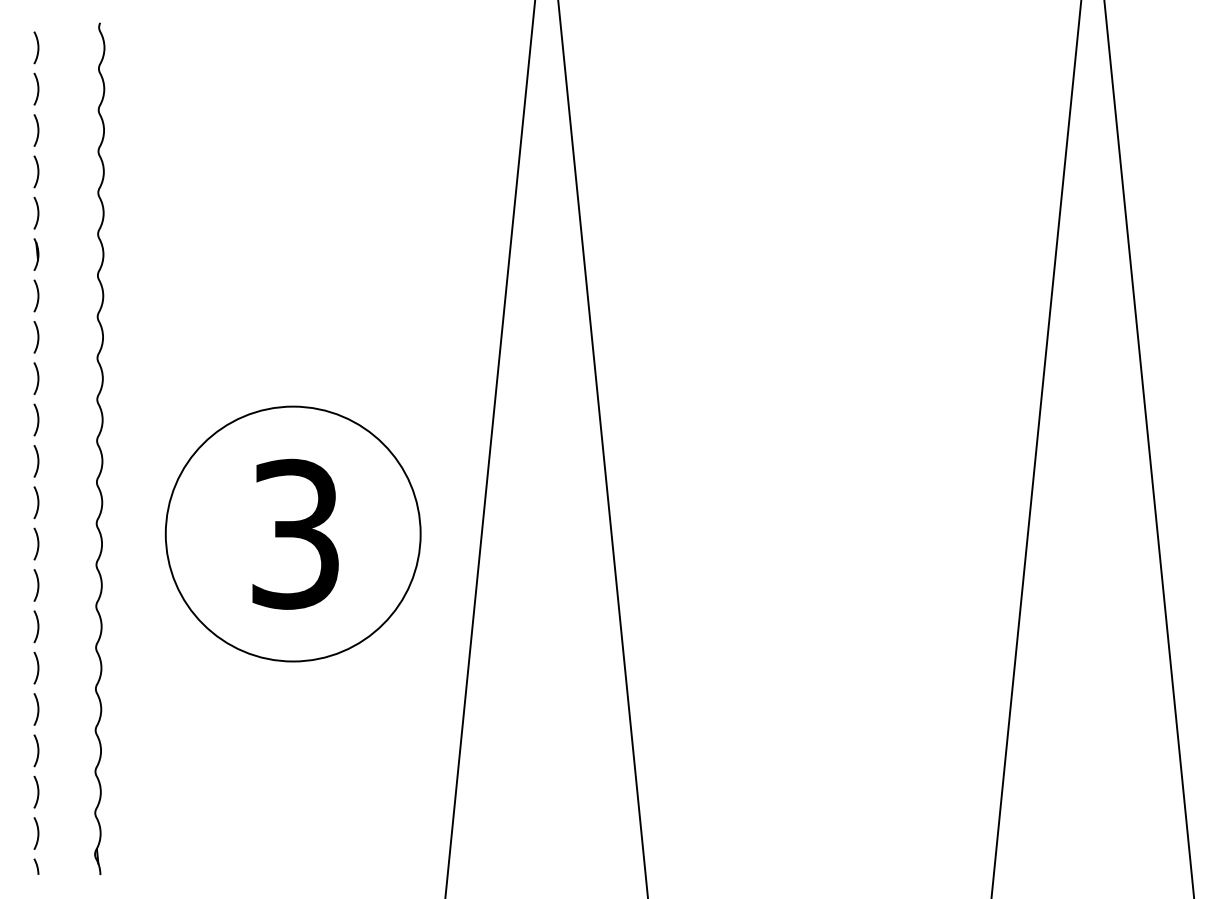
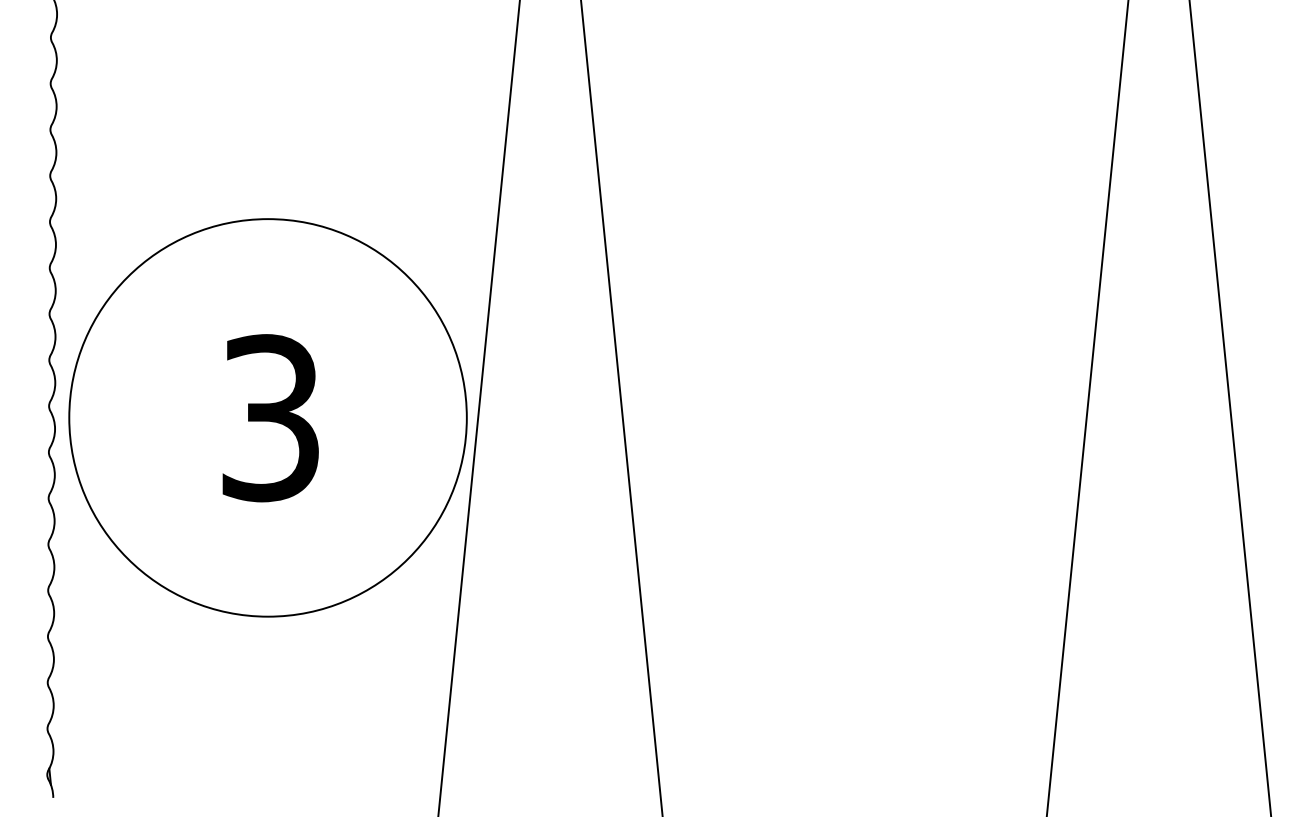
circle: (292, 533) -> (267, 417), size x1.4

